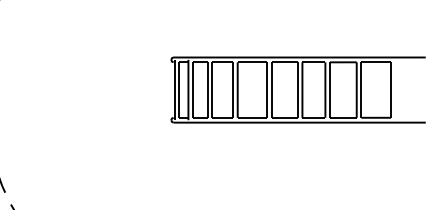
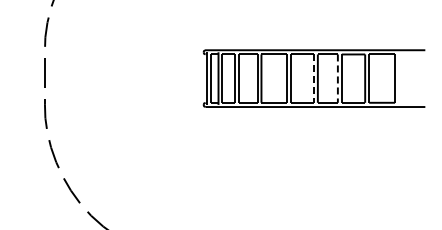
line: (297, 91) -> (313, 79), solid -> dashed
line: (324, 91) -> (337, 79), solid -> dashed

